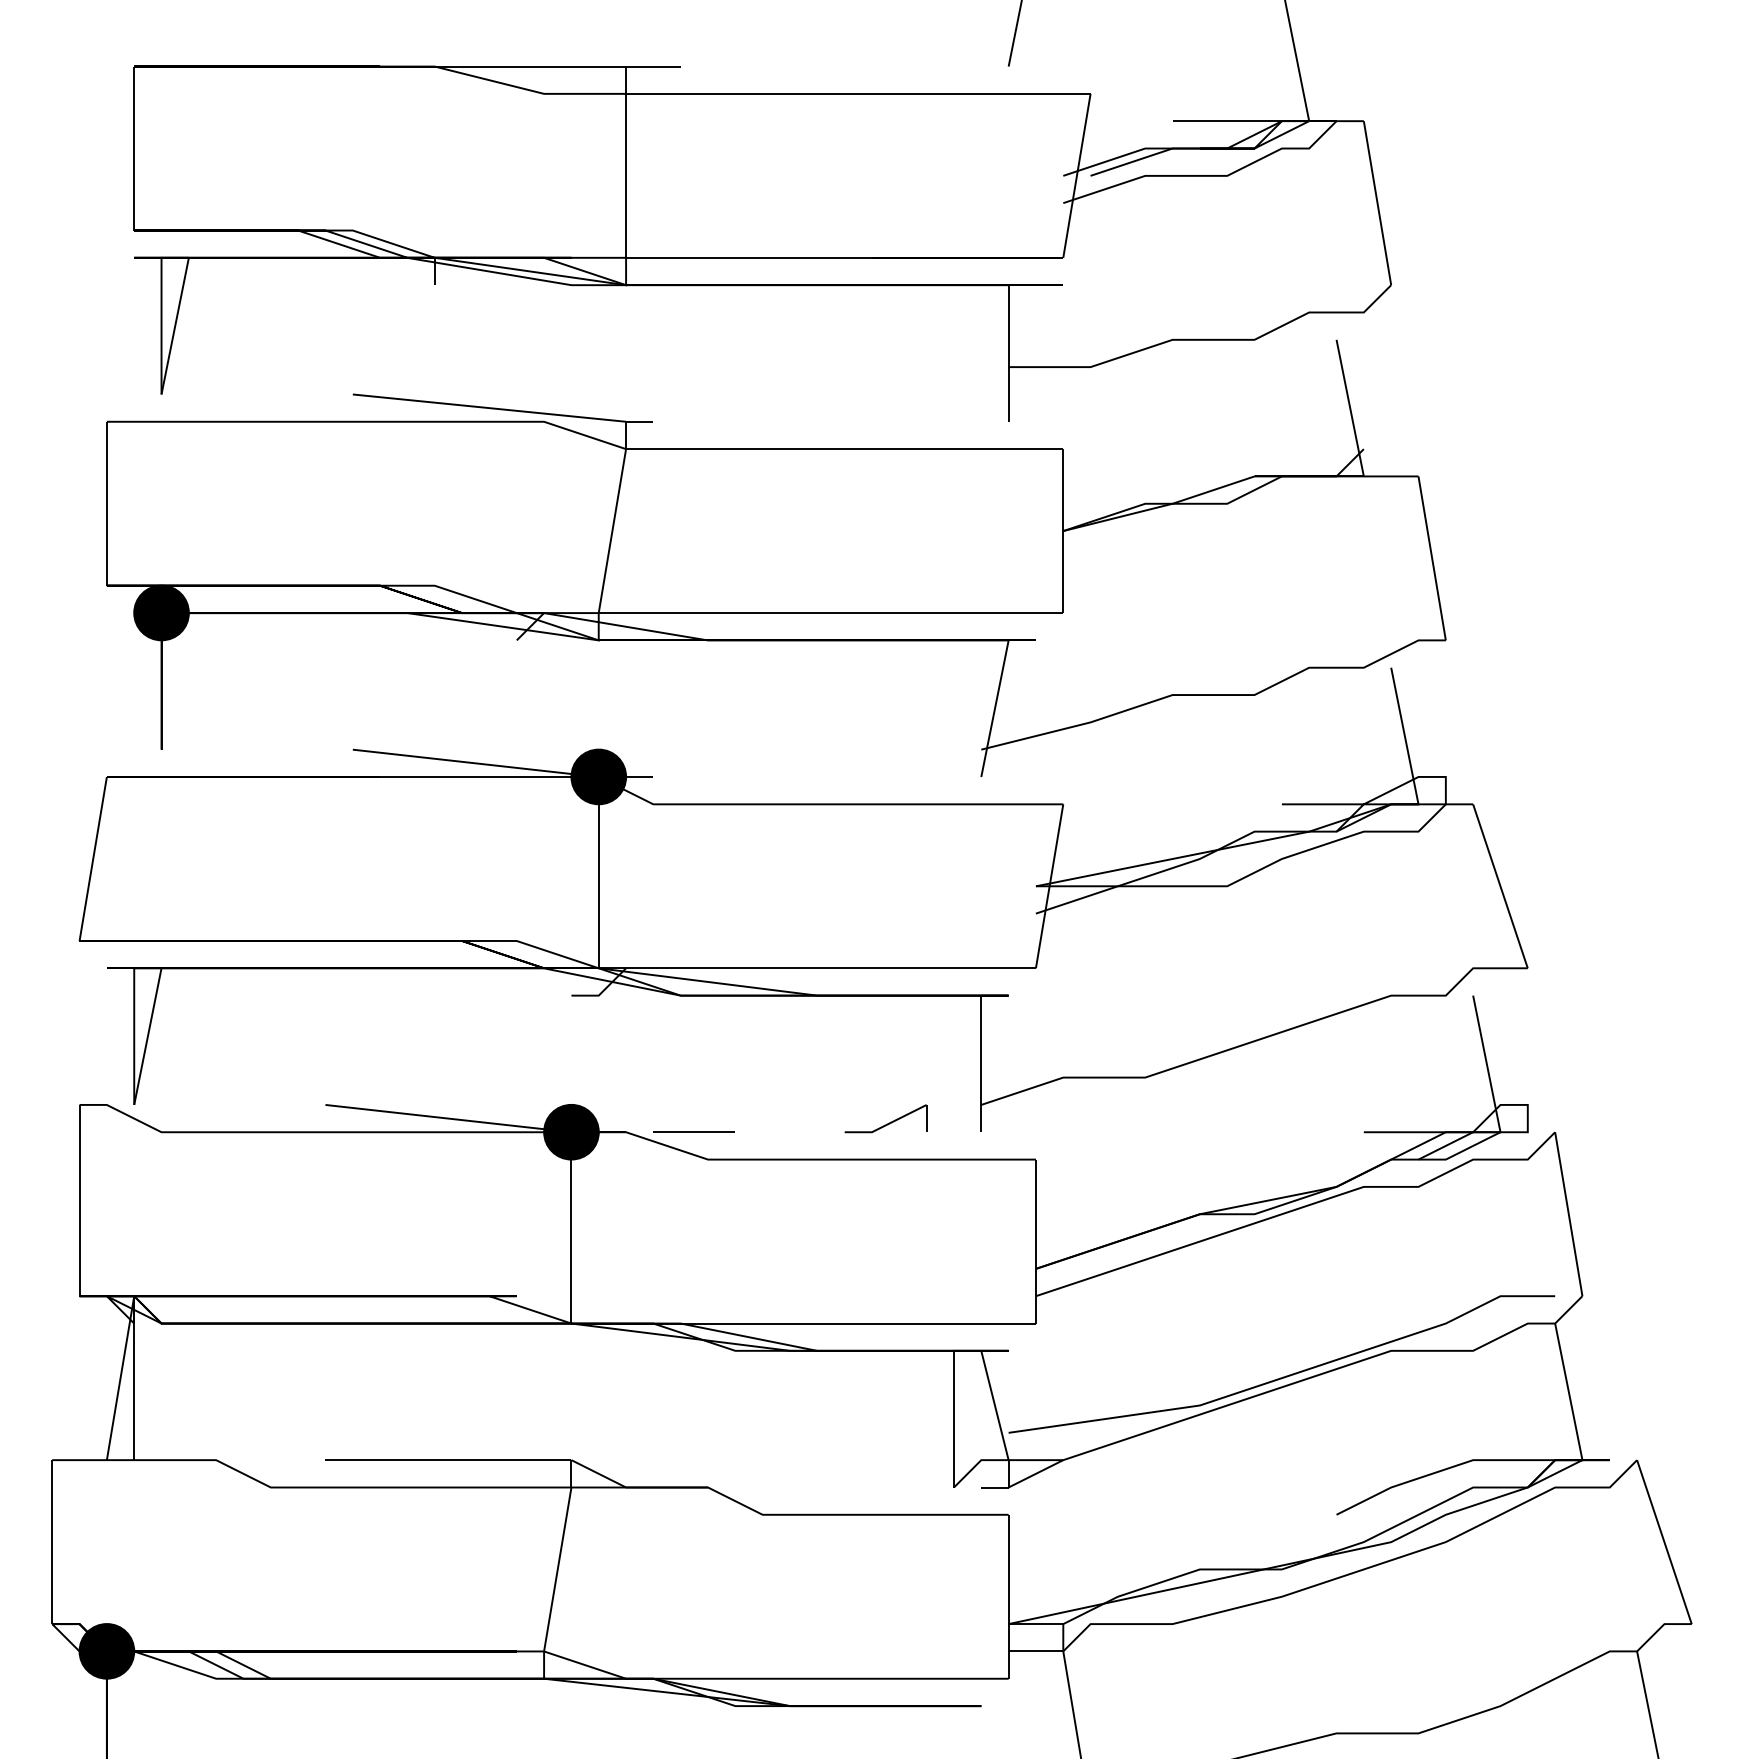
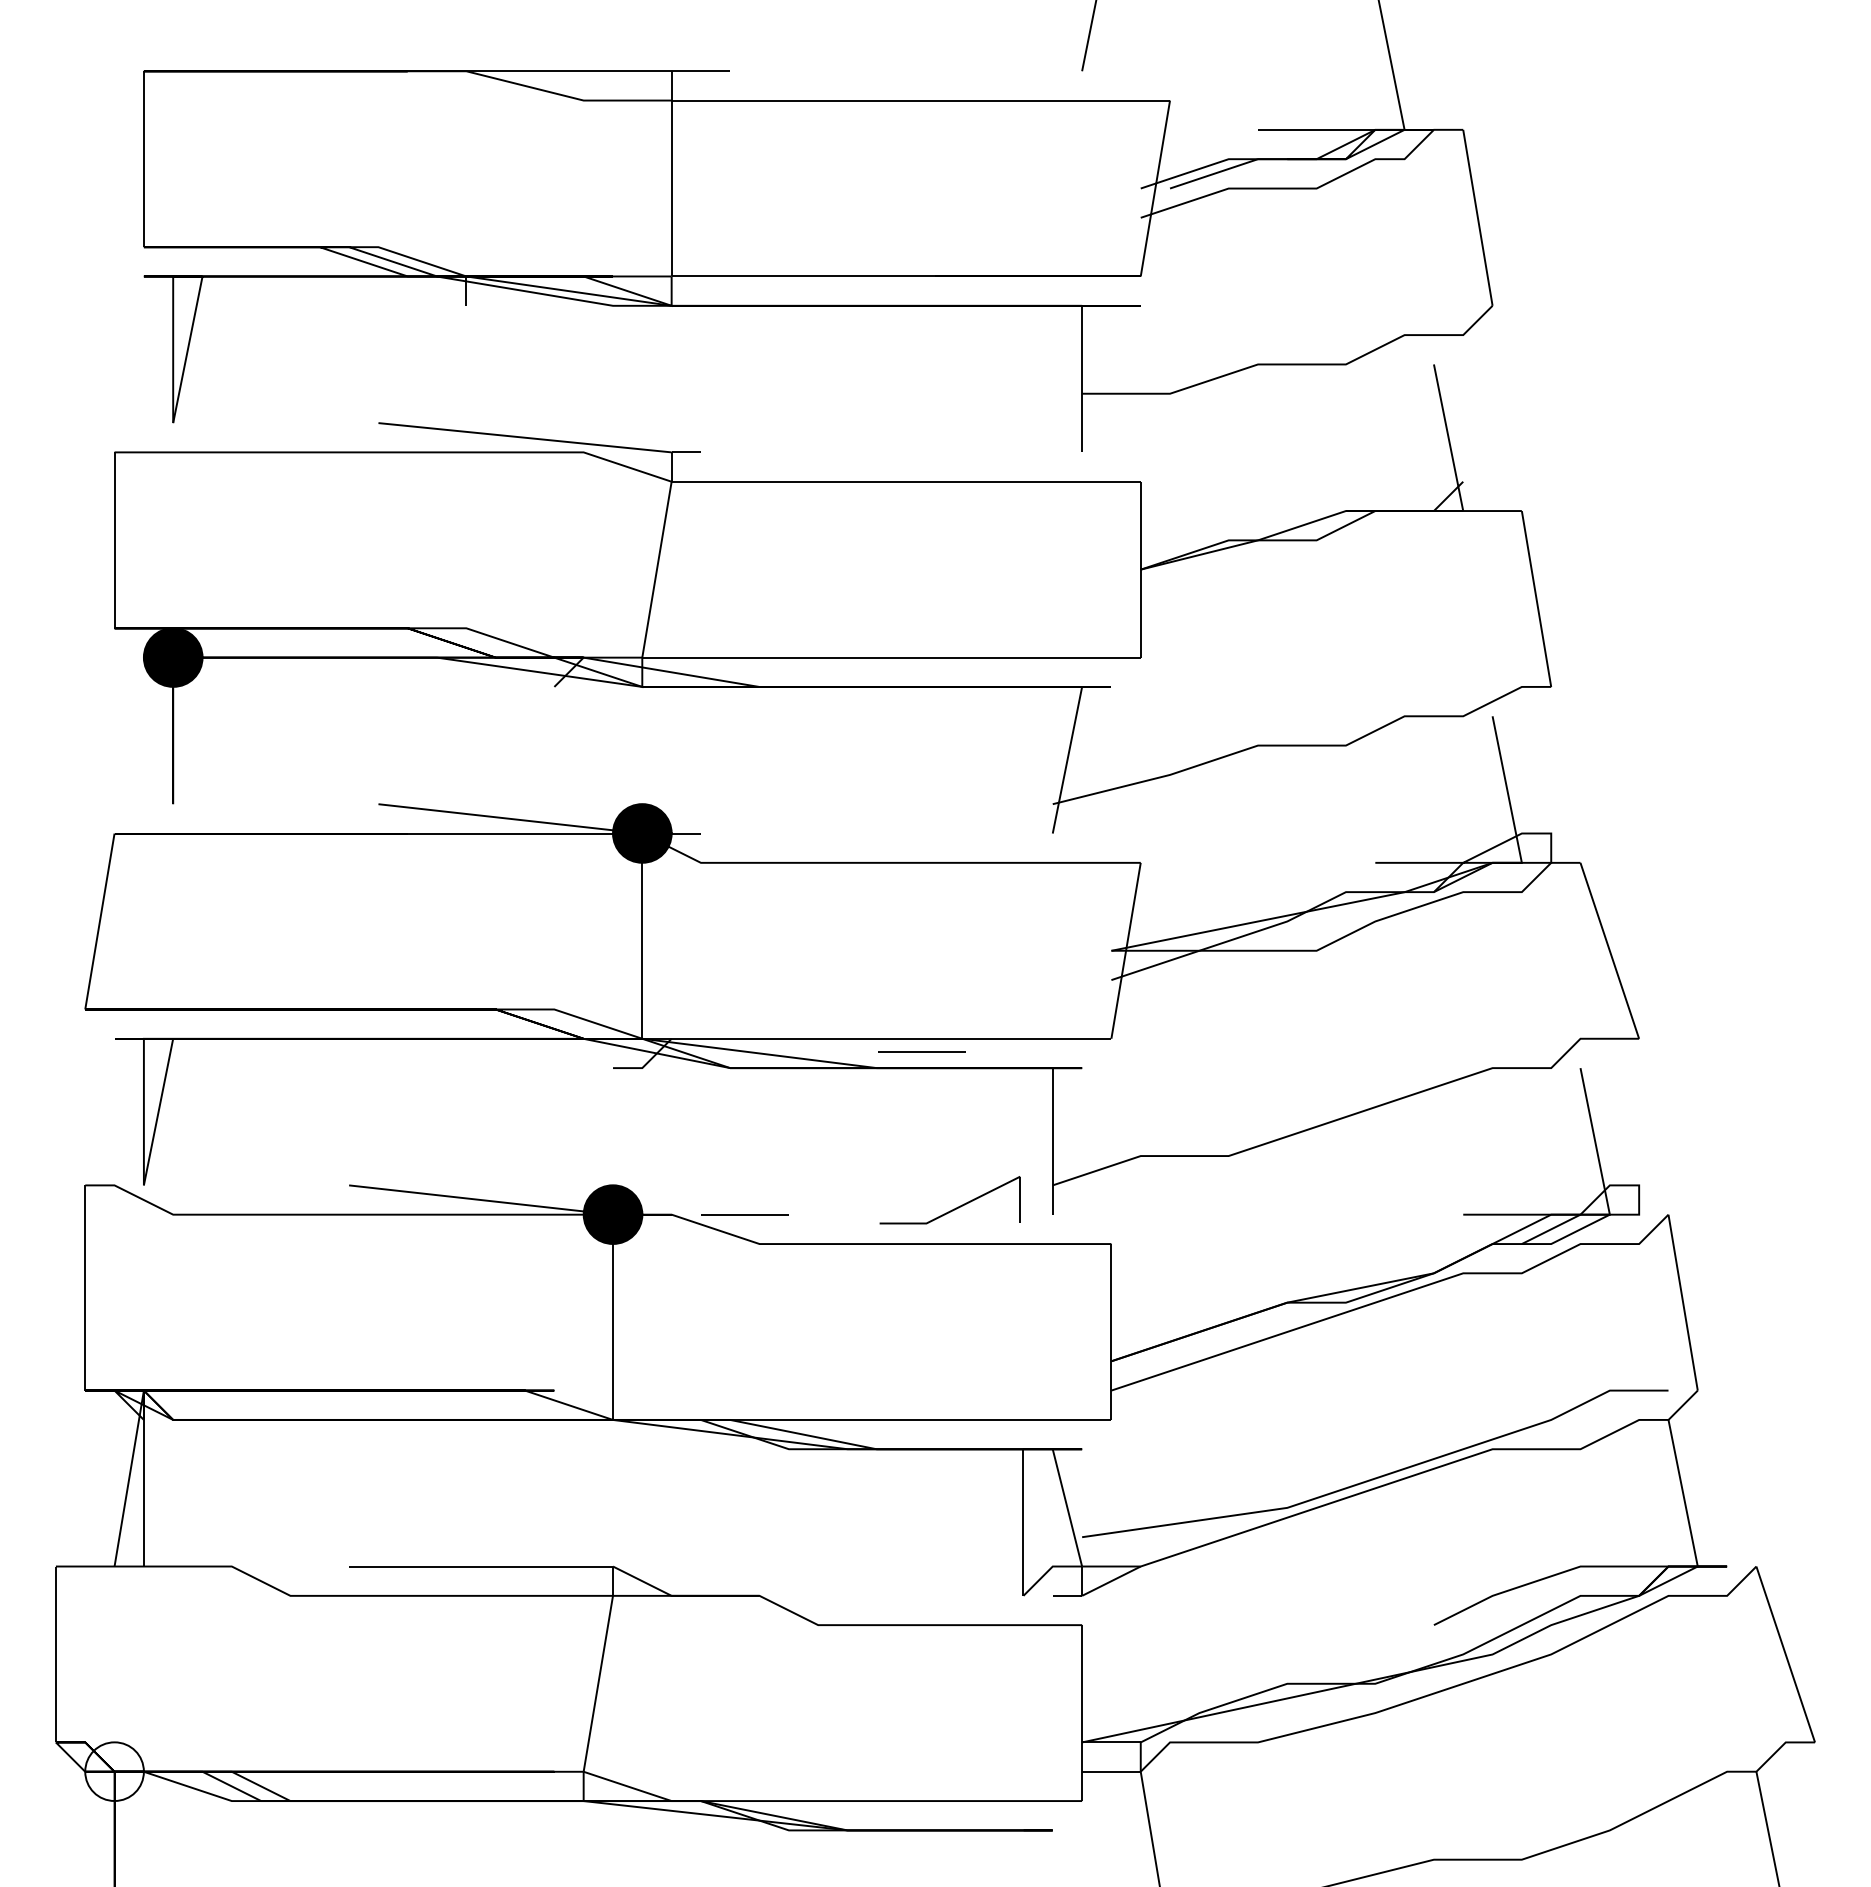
line: (858, 980) -> (921, 1051), added
part: (885, 1118) -> (950, 1199), size x1.6
fill: (106, 1651) -> (114, 1771), removed

